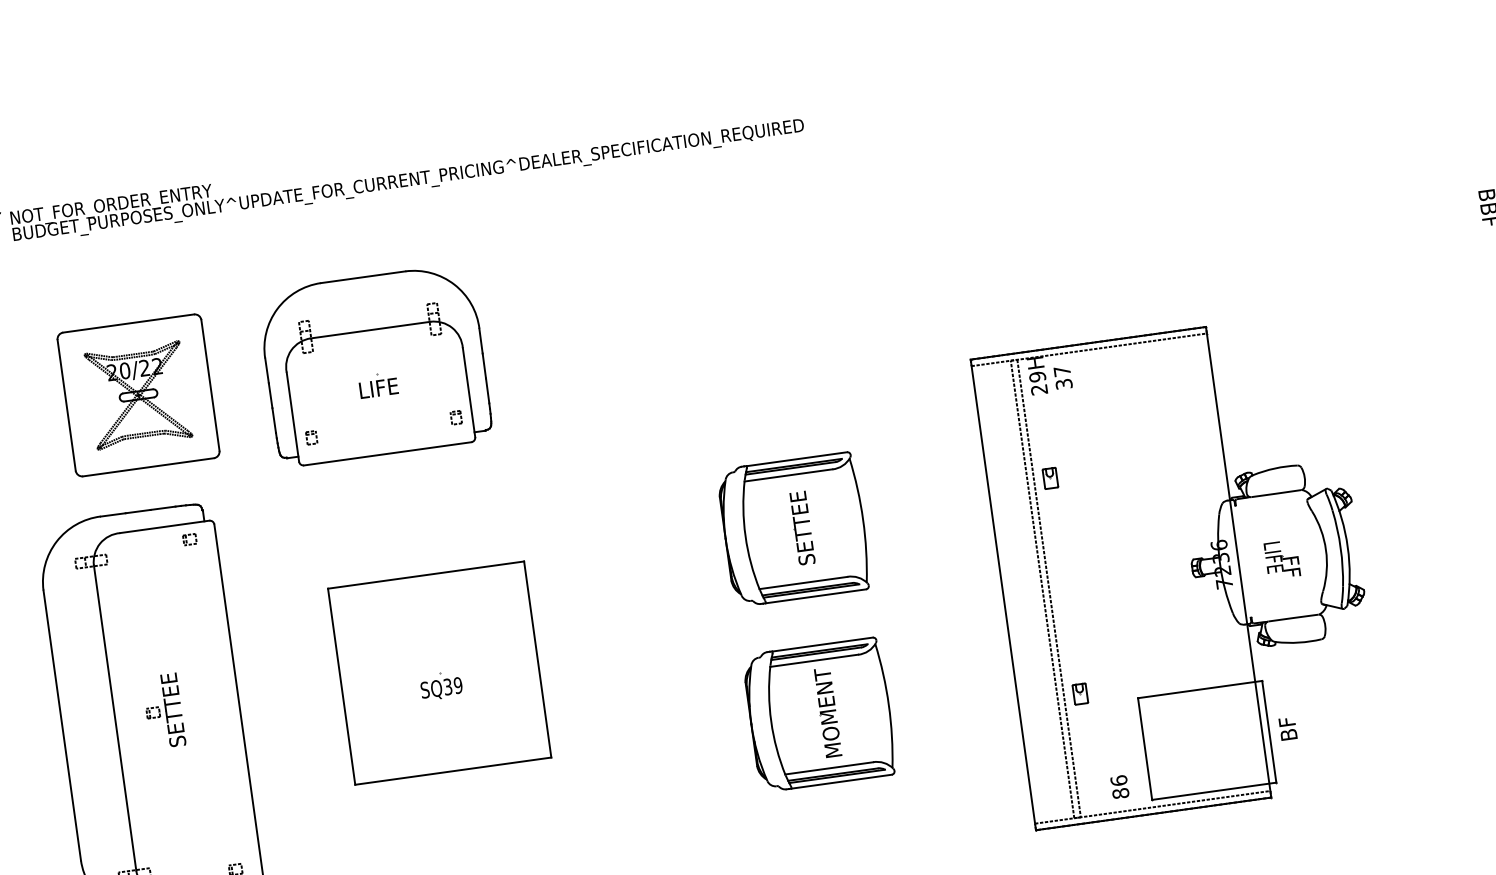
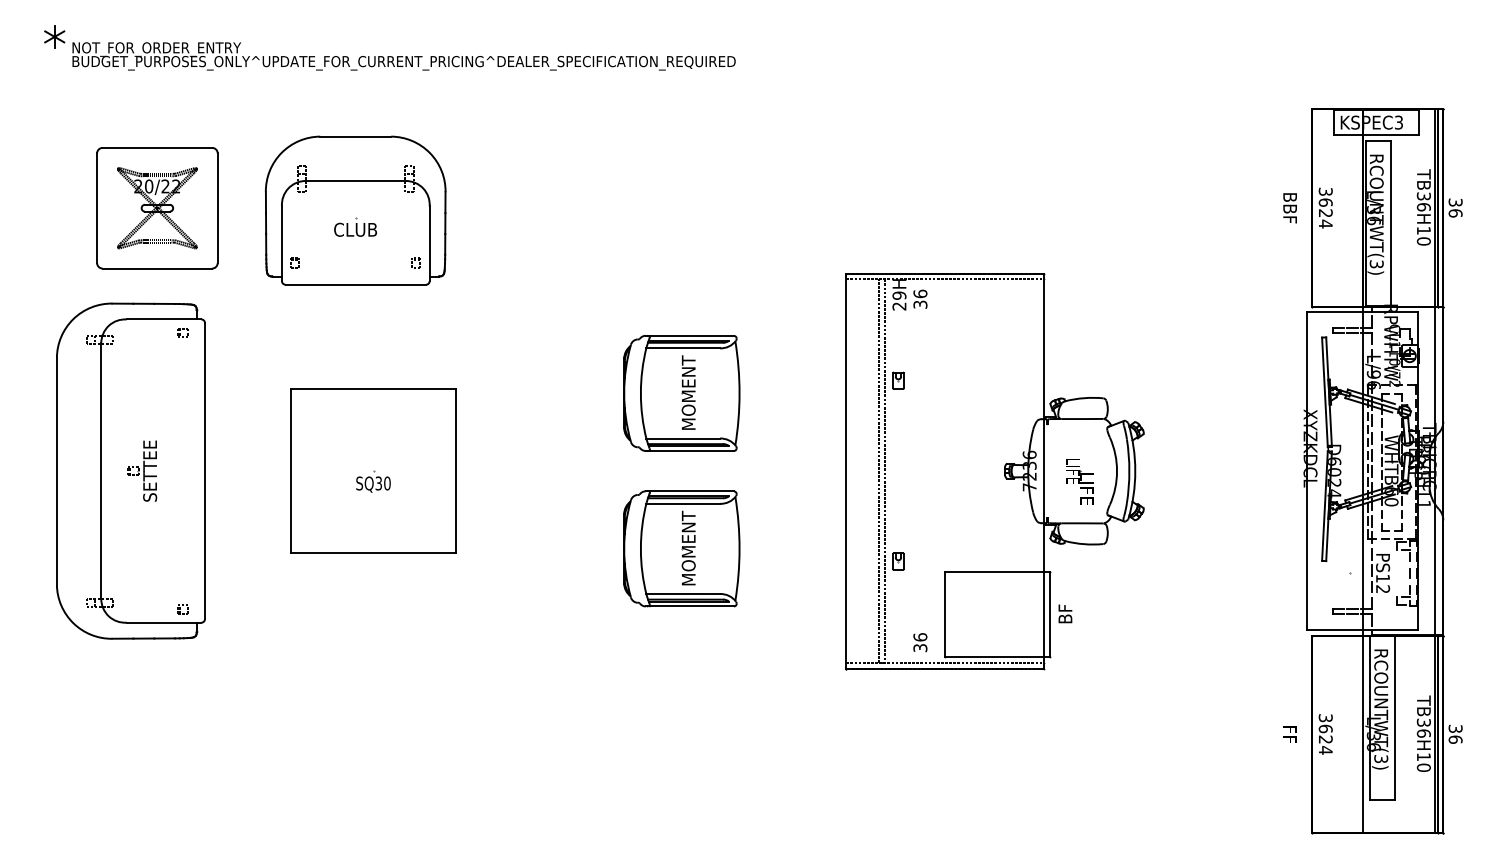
text: (1062, 370) -> (920, 293), 37 -> 36
text: (378, 388) -> (355, 229), LIFE -> CLUB
text: (802, 527) -> (688, 392), SETTEE -> MOMENT
text: (1292, 577) -> (1086, 489), FF -> LIFE
text: (458, 685) -> (387, 483), SQ39 -> SQ30
text: (1121, 794) -> (920, 648), 86 -> 36

